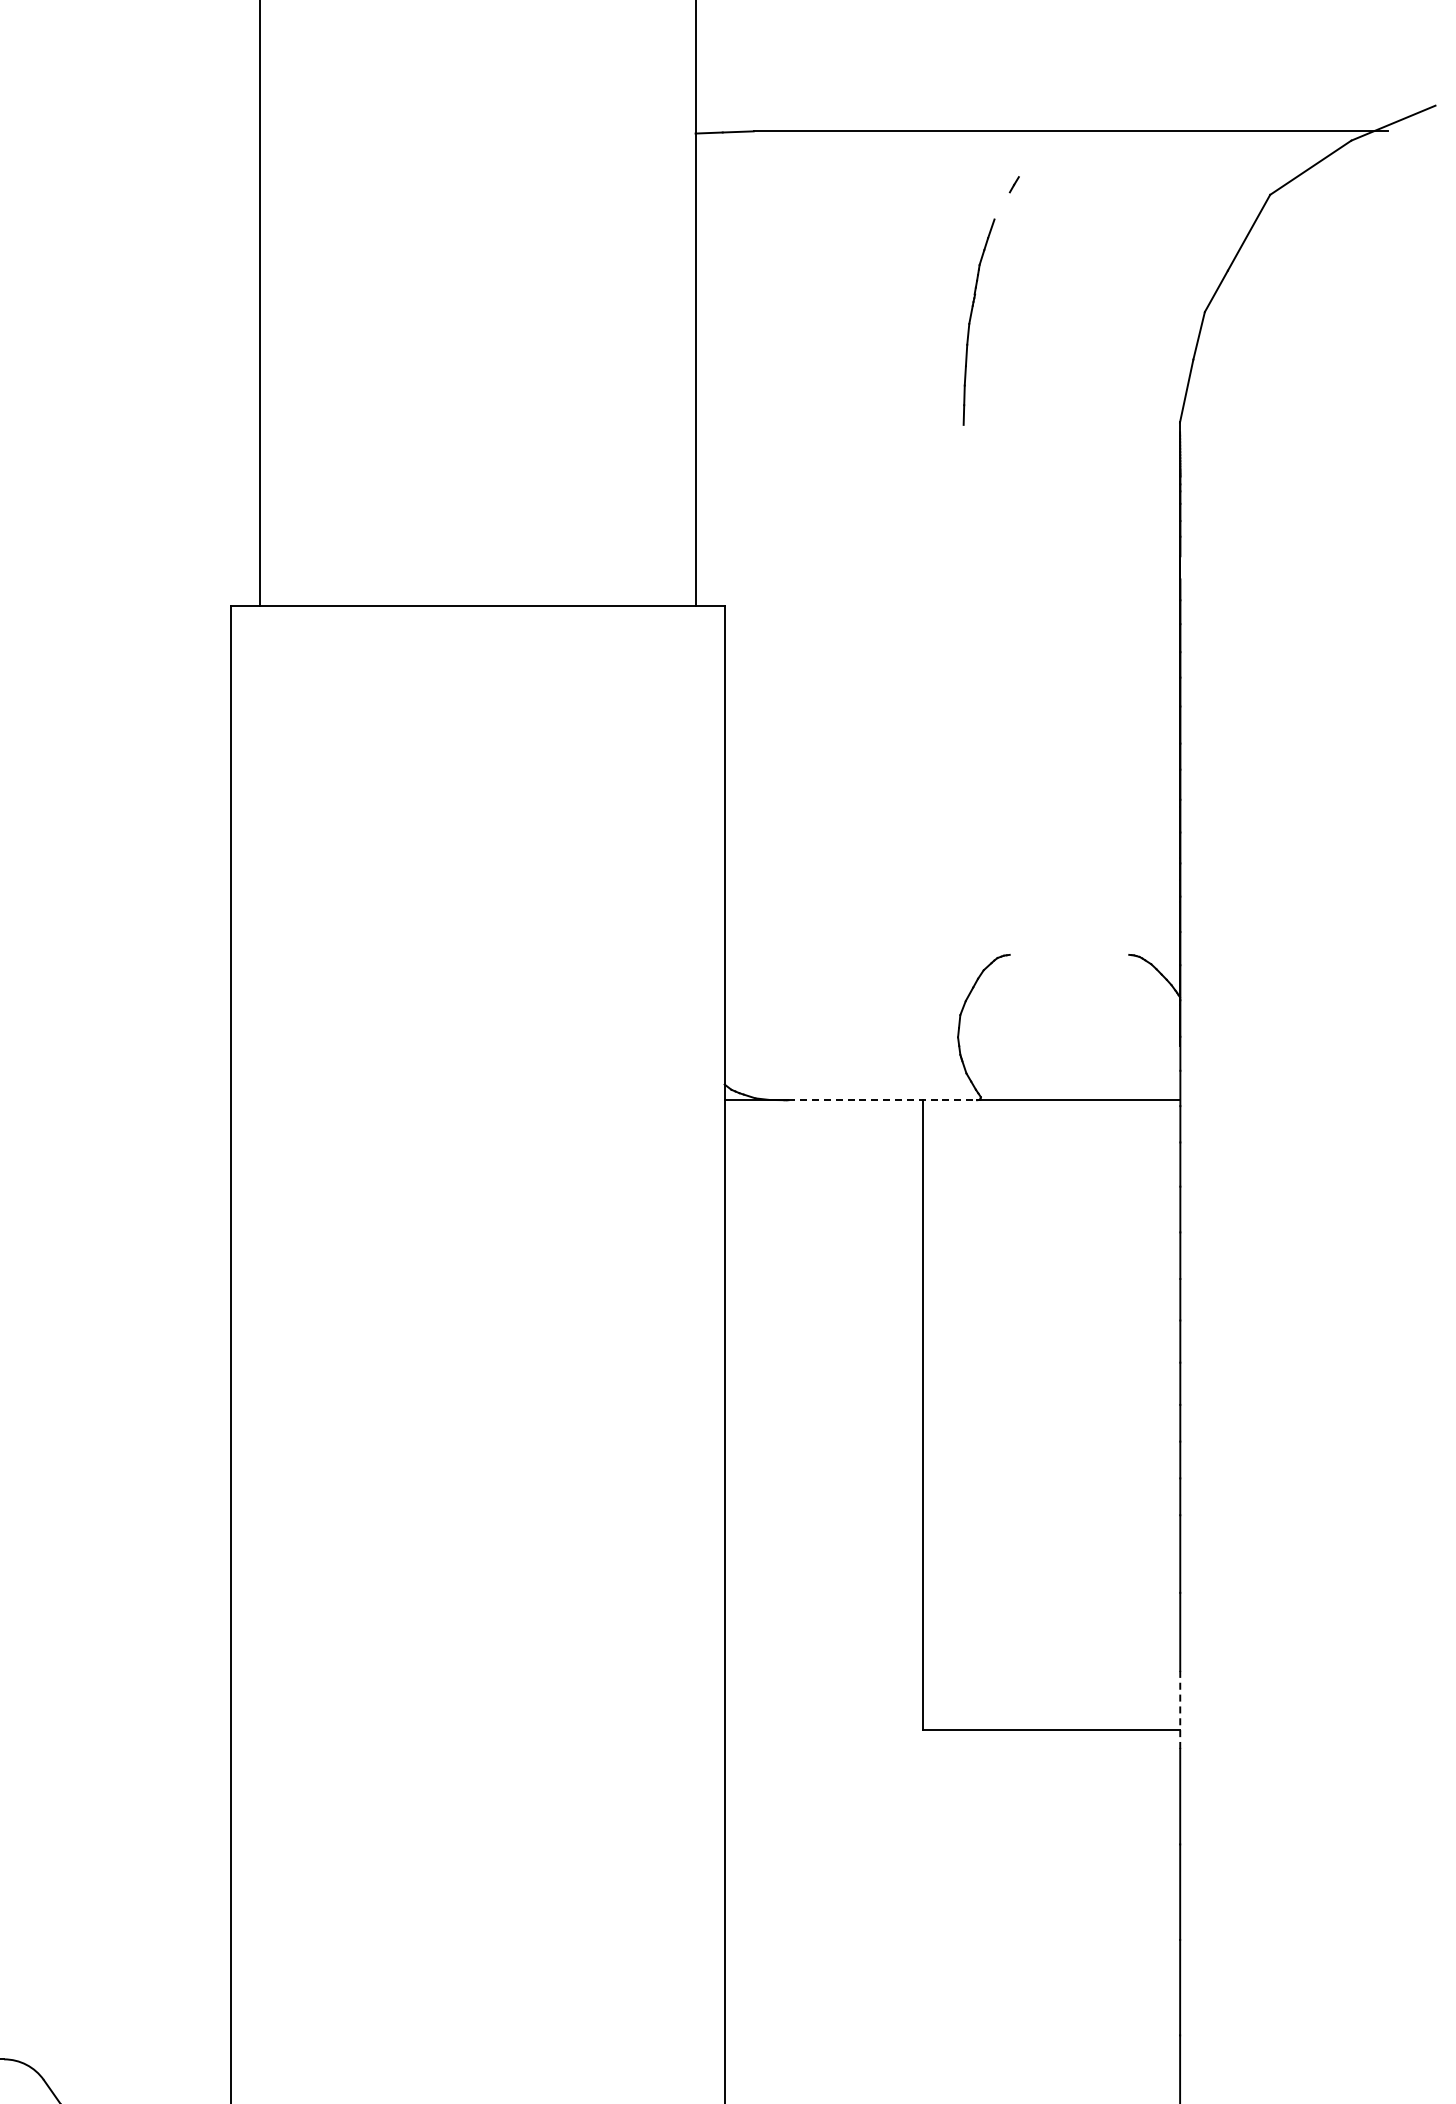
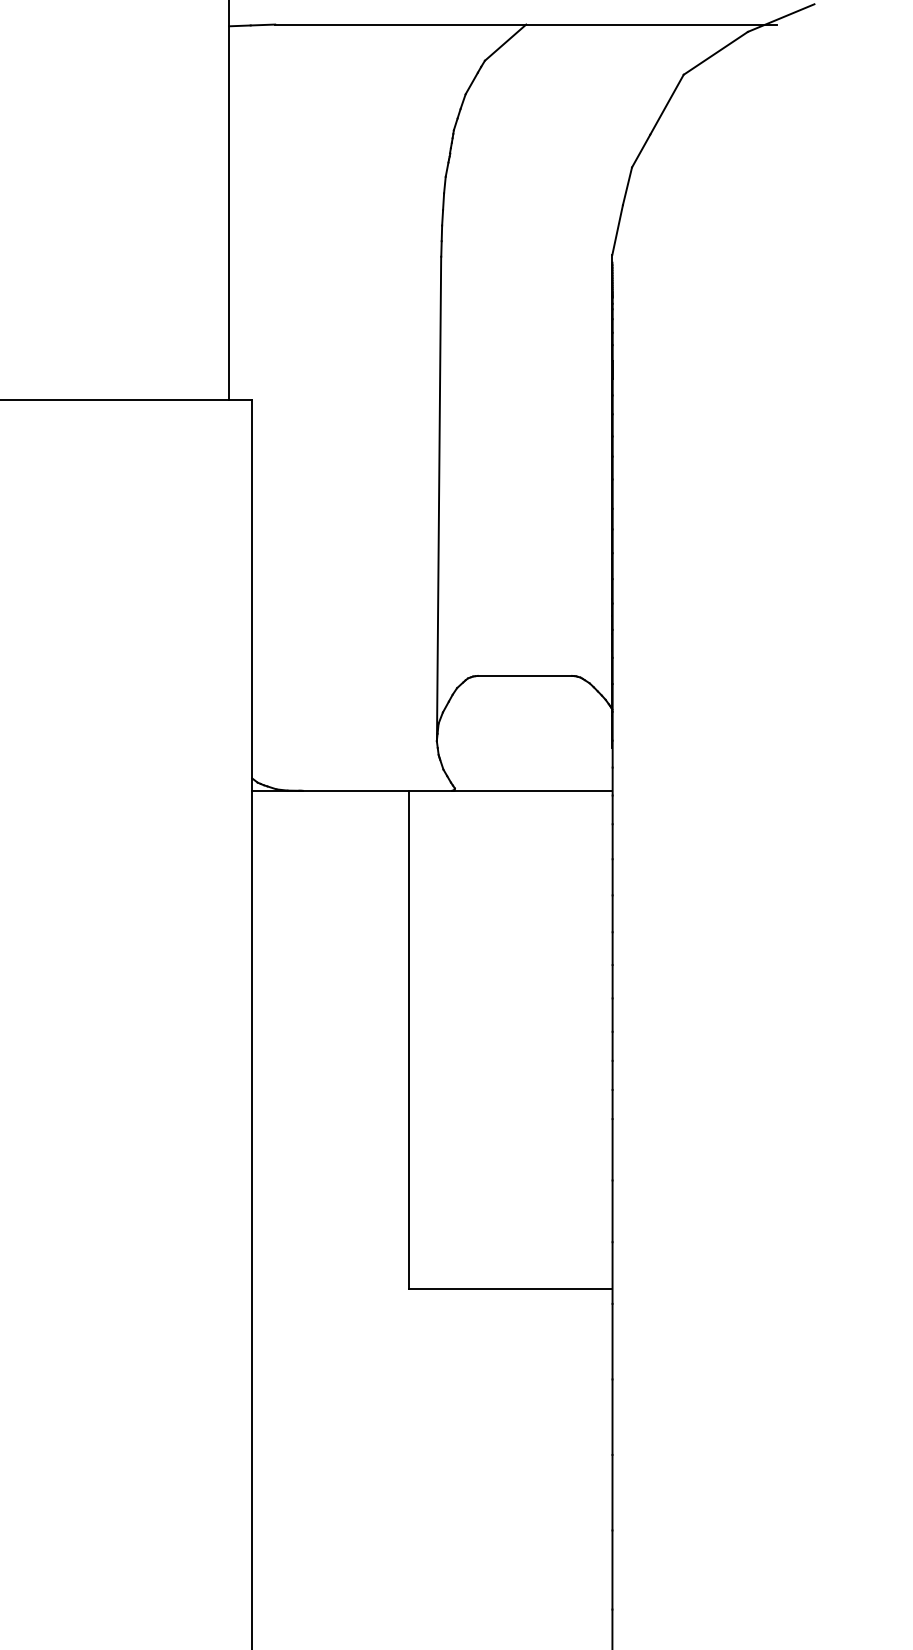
line: (1044, 154) -> (505, 42), added
line: (1001, 205) -> (471, 83), added
line: (960, 730) -> (438, 498), added
line: (1069, 954) -> (524, 675), added
line: (883, 1100) -> (377, 791), dashed -> solid
line: (1180, 1709) -> (612, 1272), dashed -> solid

